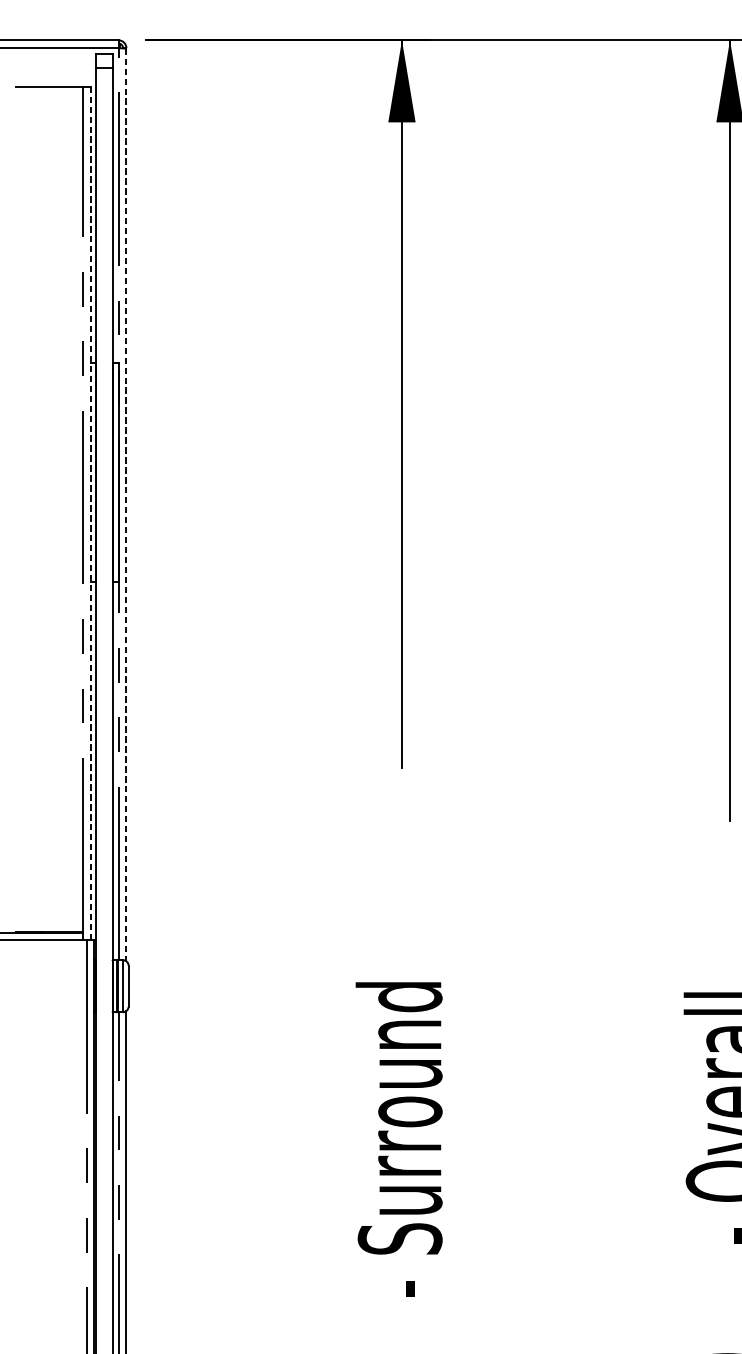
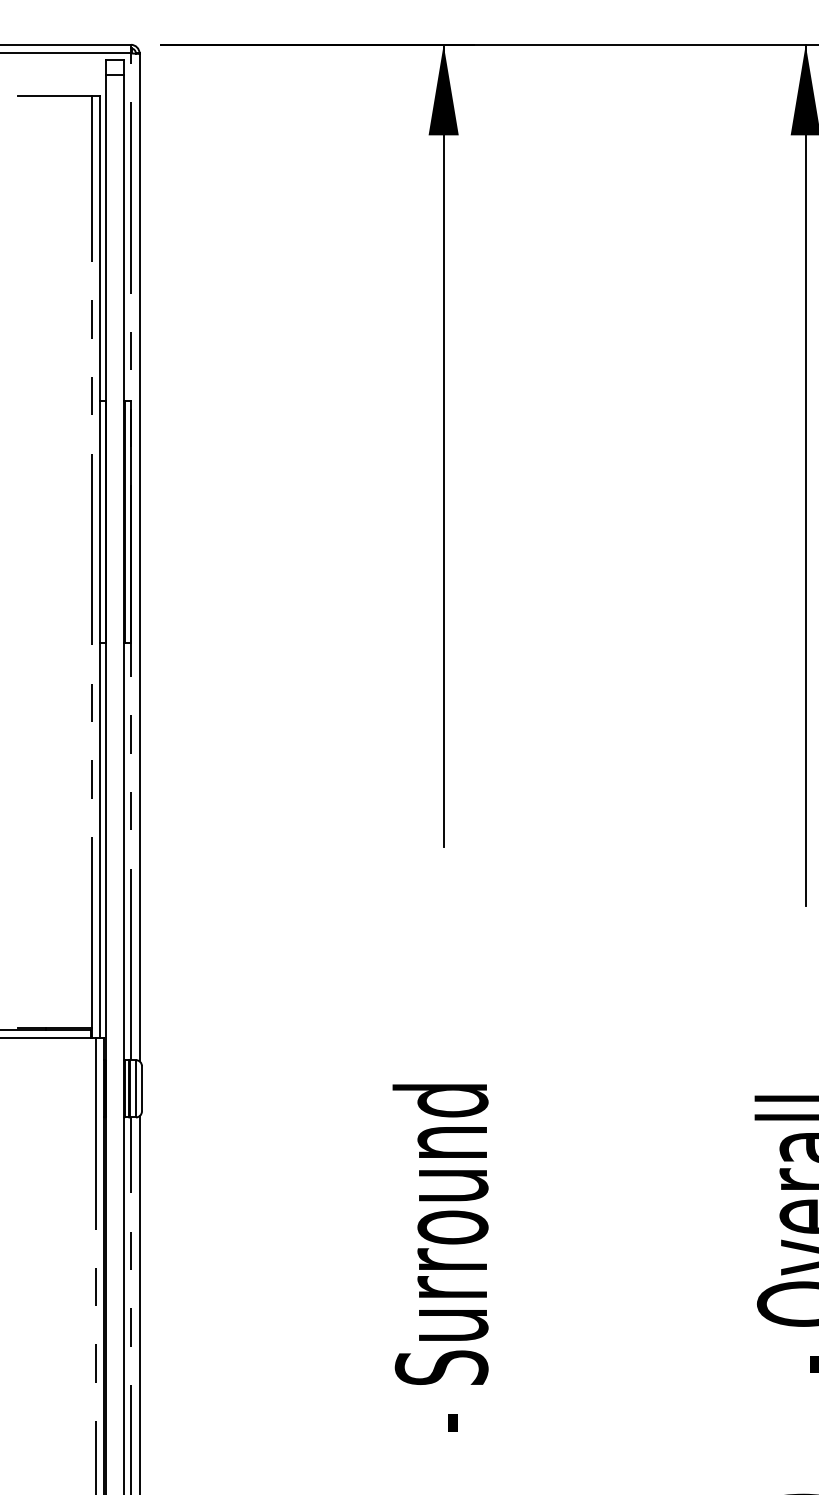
line: (126, 504) -> (139, 557), dashed -> solid
line: (91, 513) -> (100, 567), dashed -> solid

